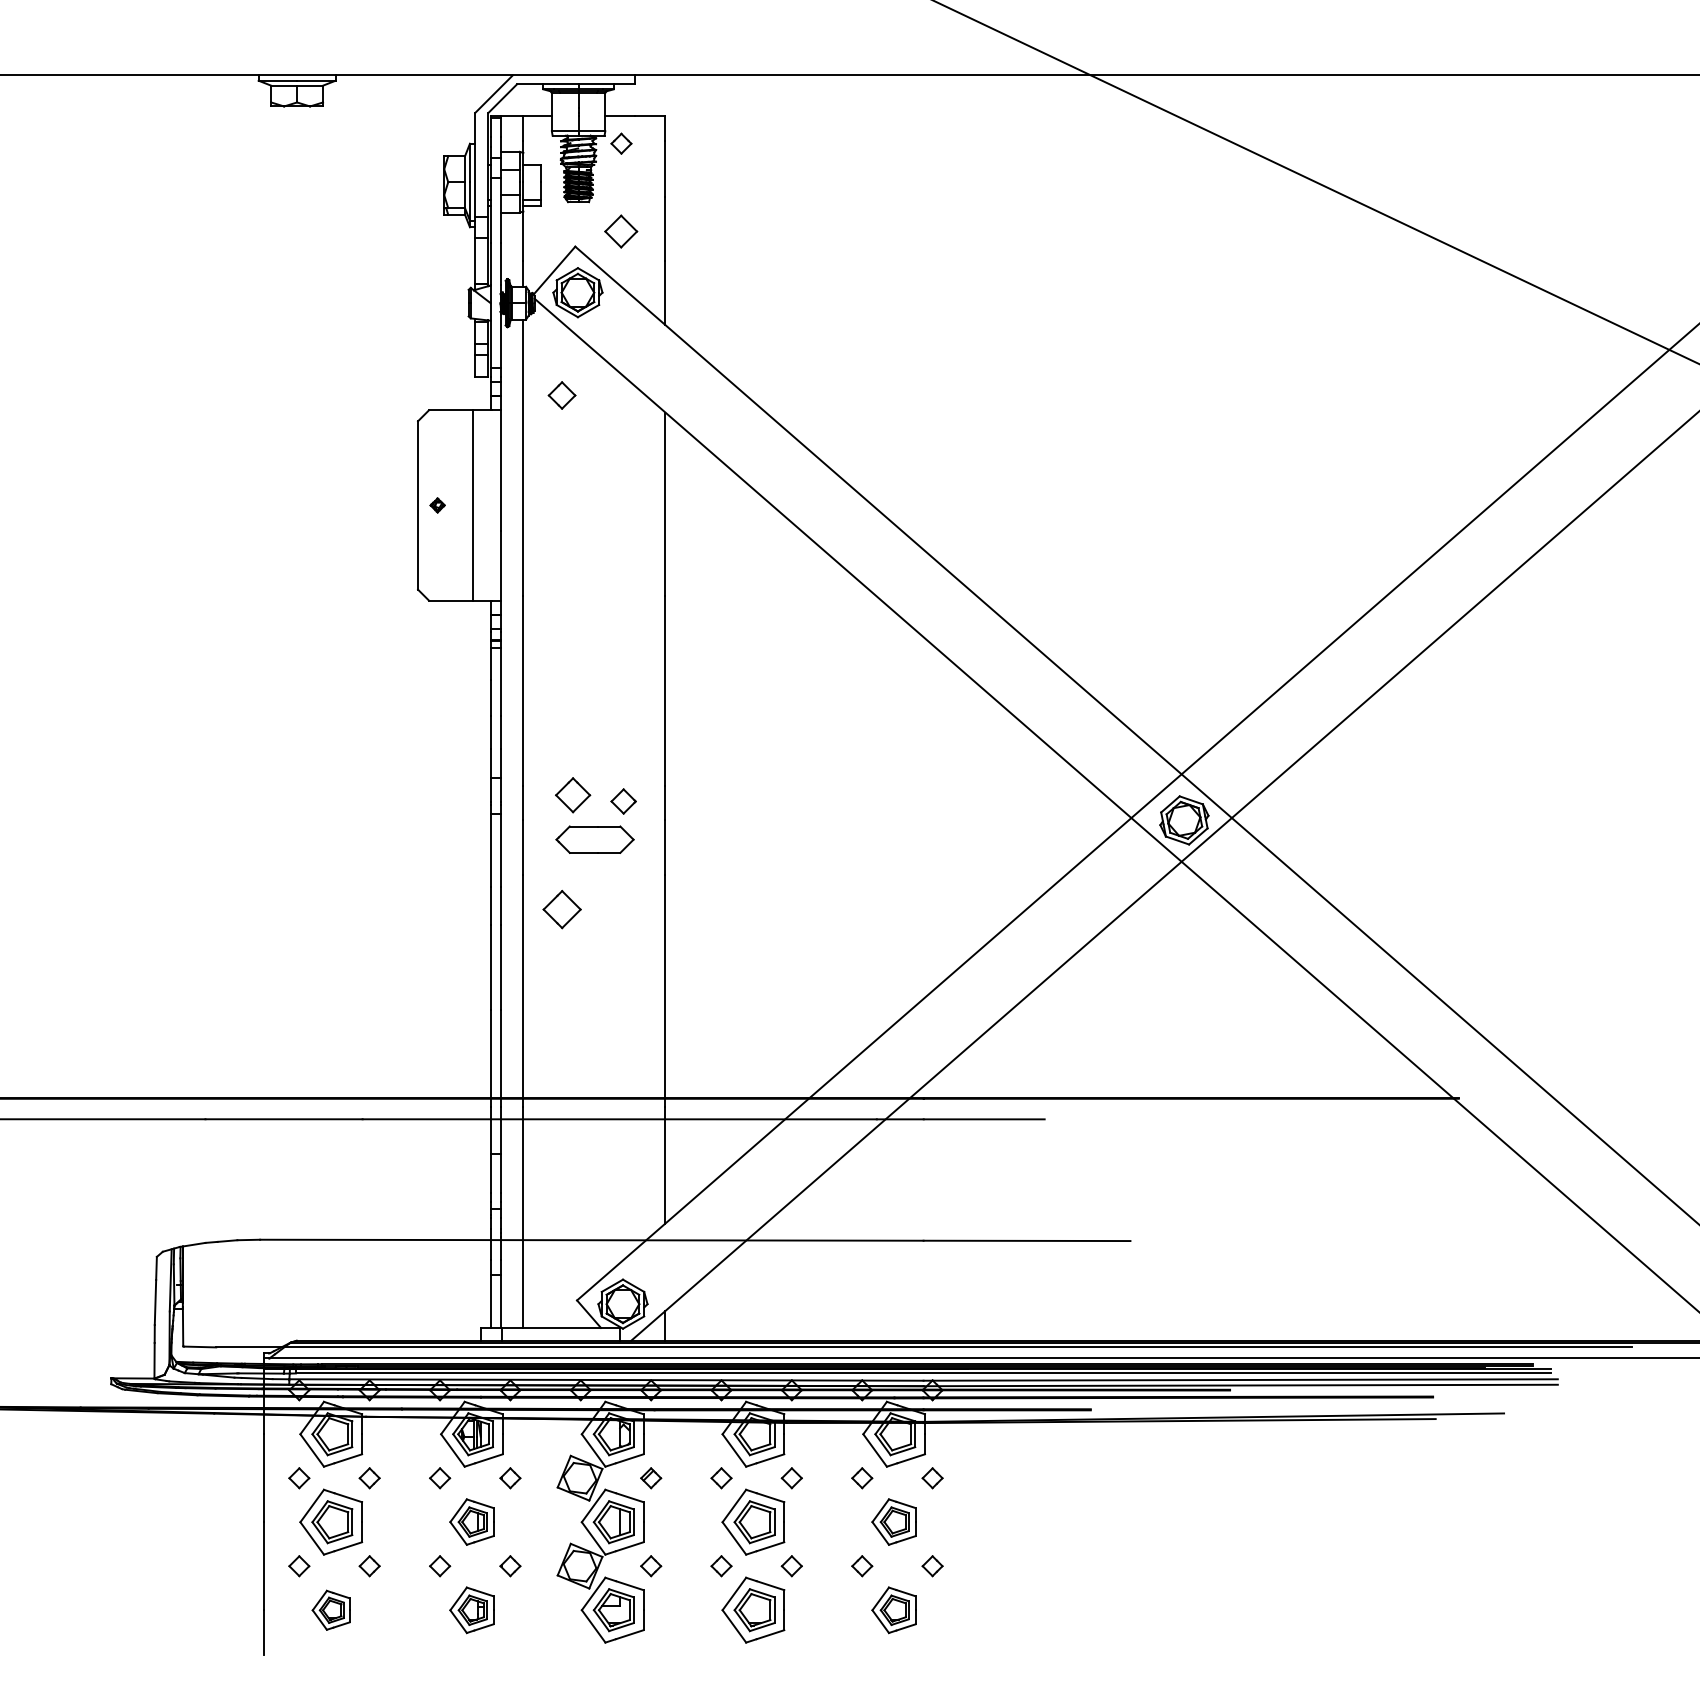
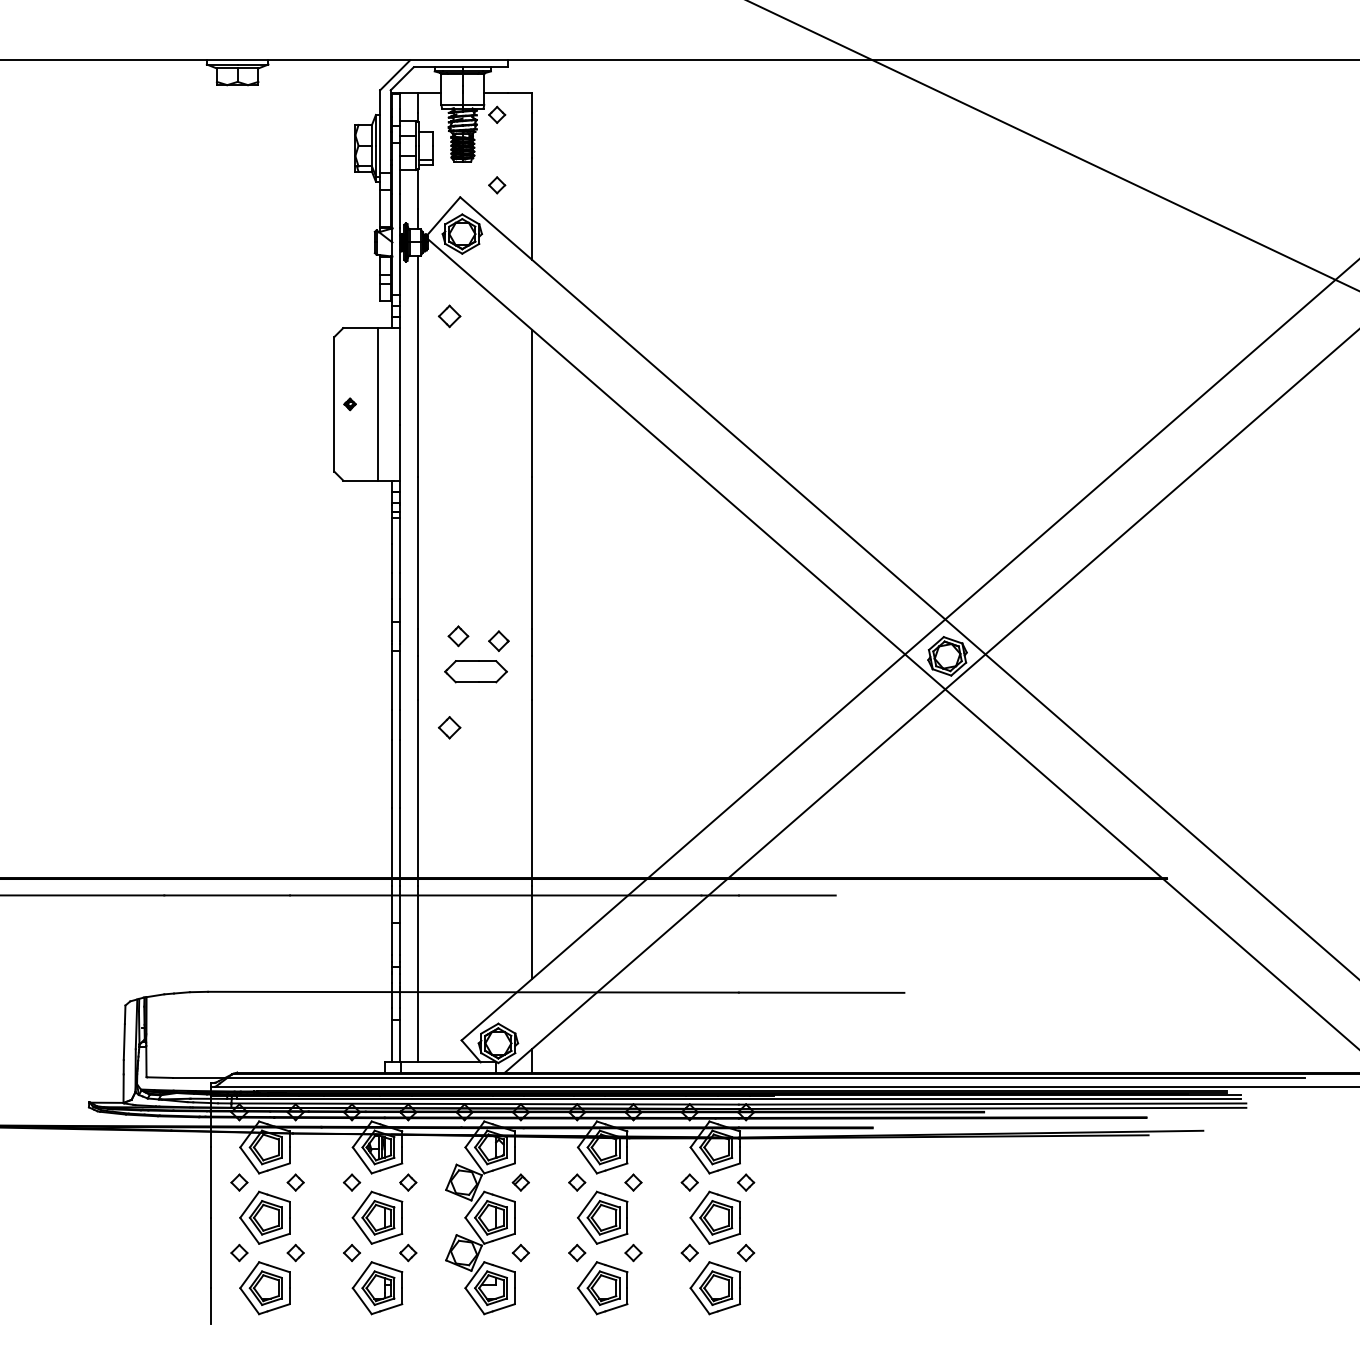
part: (621, 231) -> (497, 185), size x0.62
part: (573, 795) -> (458, 636), size x0.71
part: (561, 909) -> (449, 727), size x0.71
part: (471, 1521) -> (377, 1217), size x1.43
part: (893, 1521) -> (714, 1217), size x1.43
part: (330, 1610) -> (264, 1288), size x1.67
part: (471, 1610) -> (377, 1288), size x1.43
part: (893, 1610) -> (714, 1288), size x1.43

